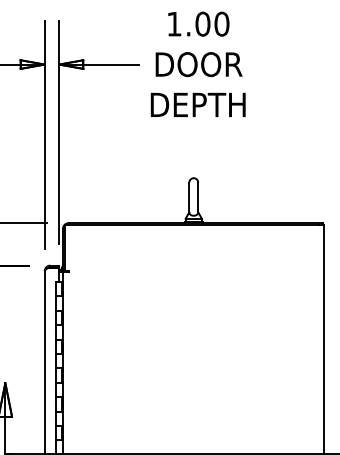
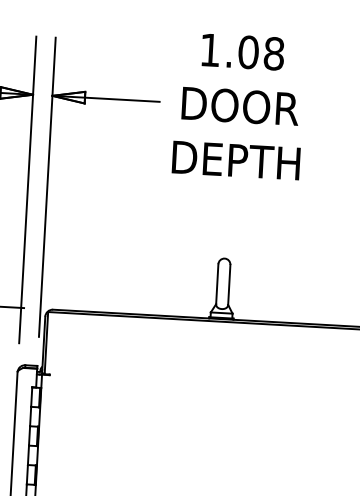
text: (221, 24) -> (273, 54), 1.00 -> 1.08

